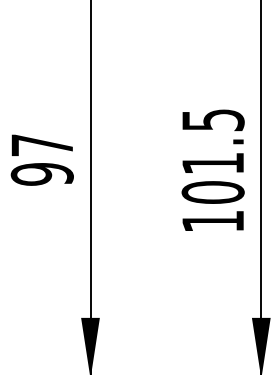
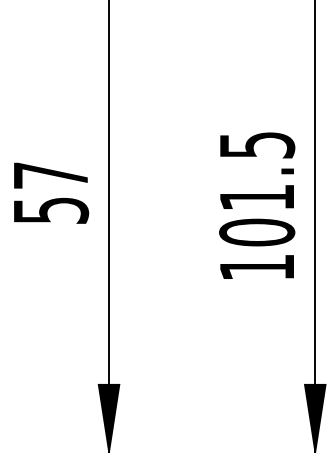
text: (42, 174) -> (50, 210), 97 -> 57

